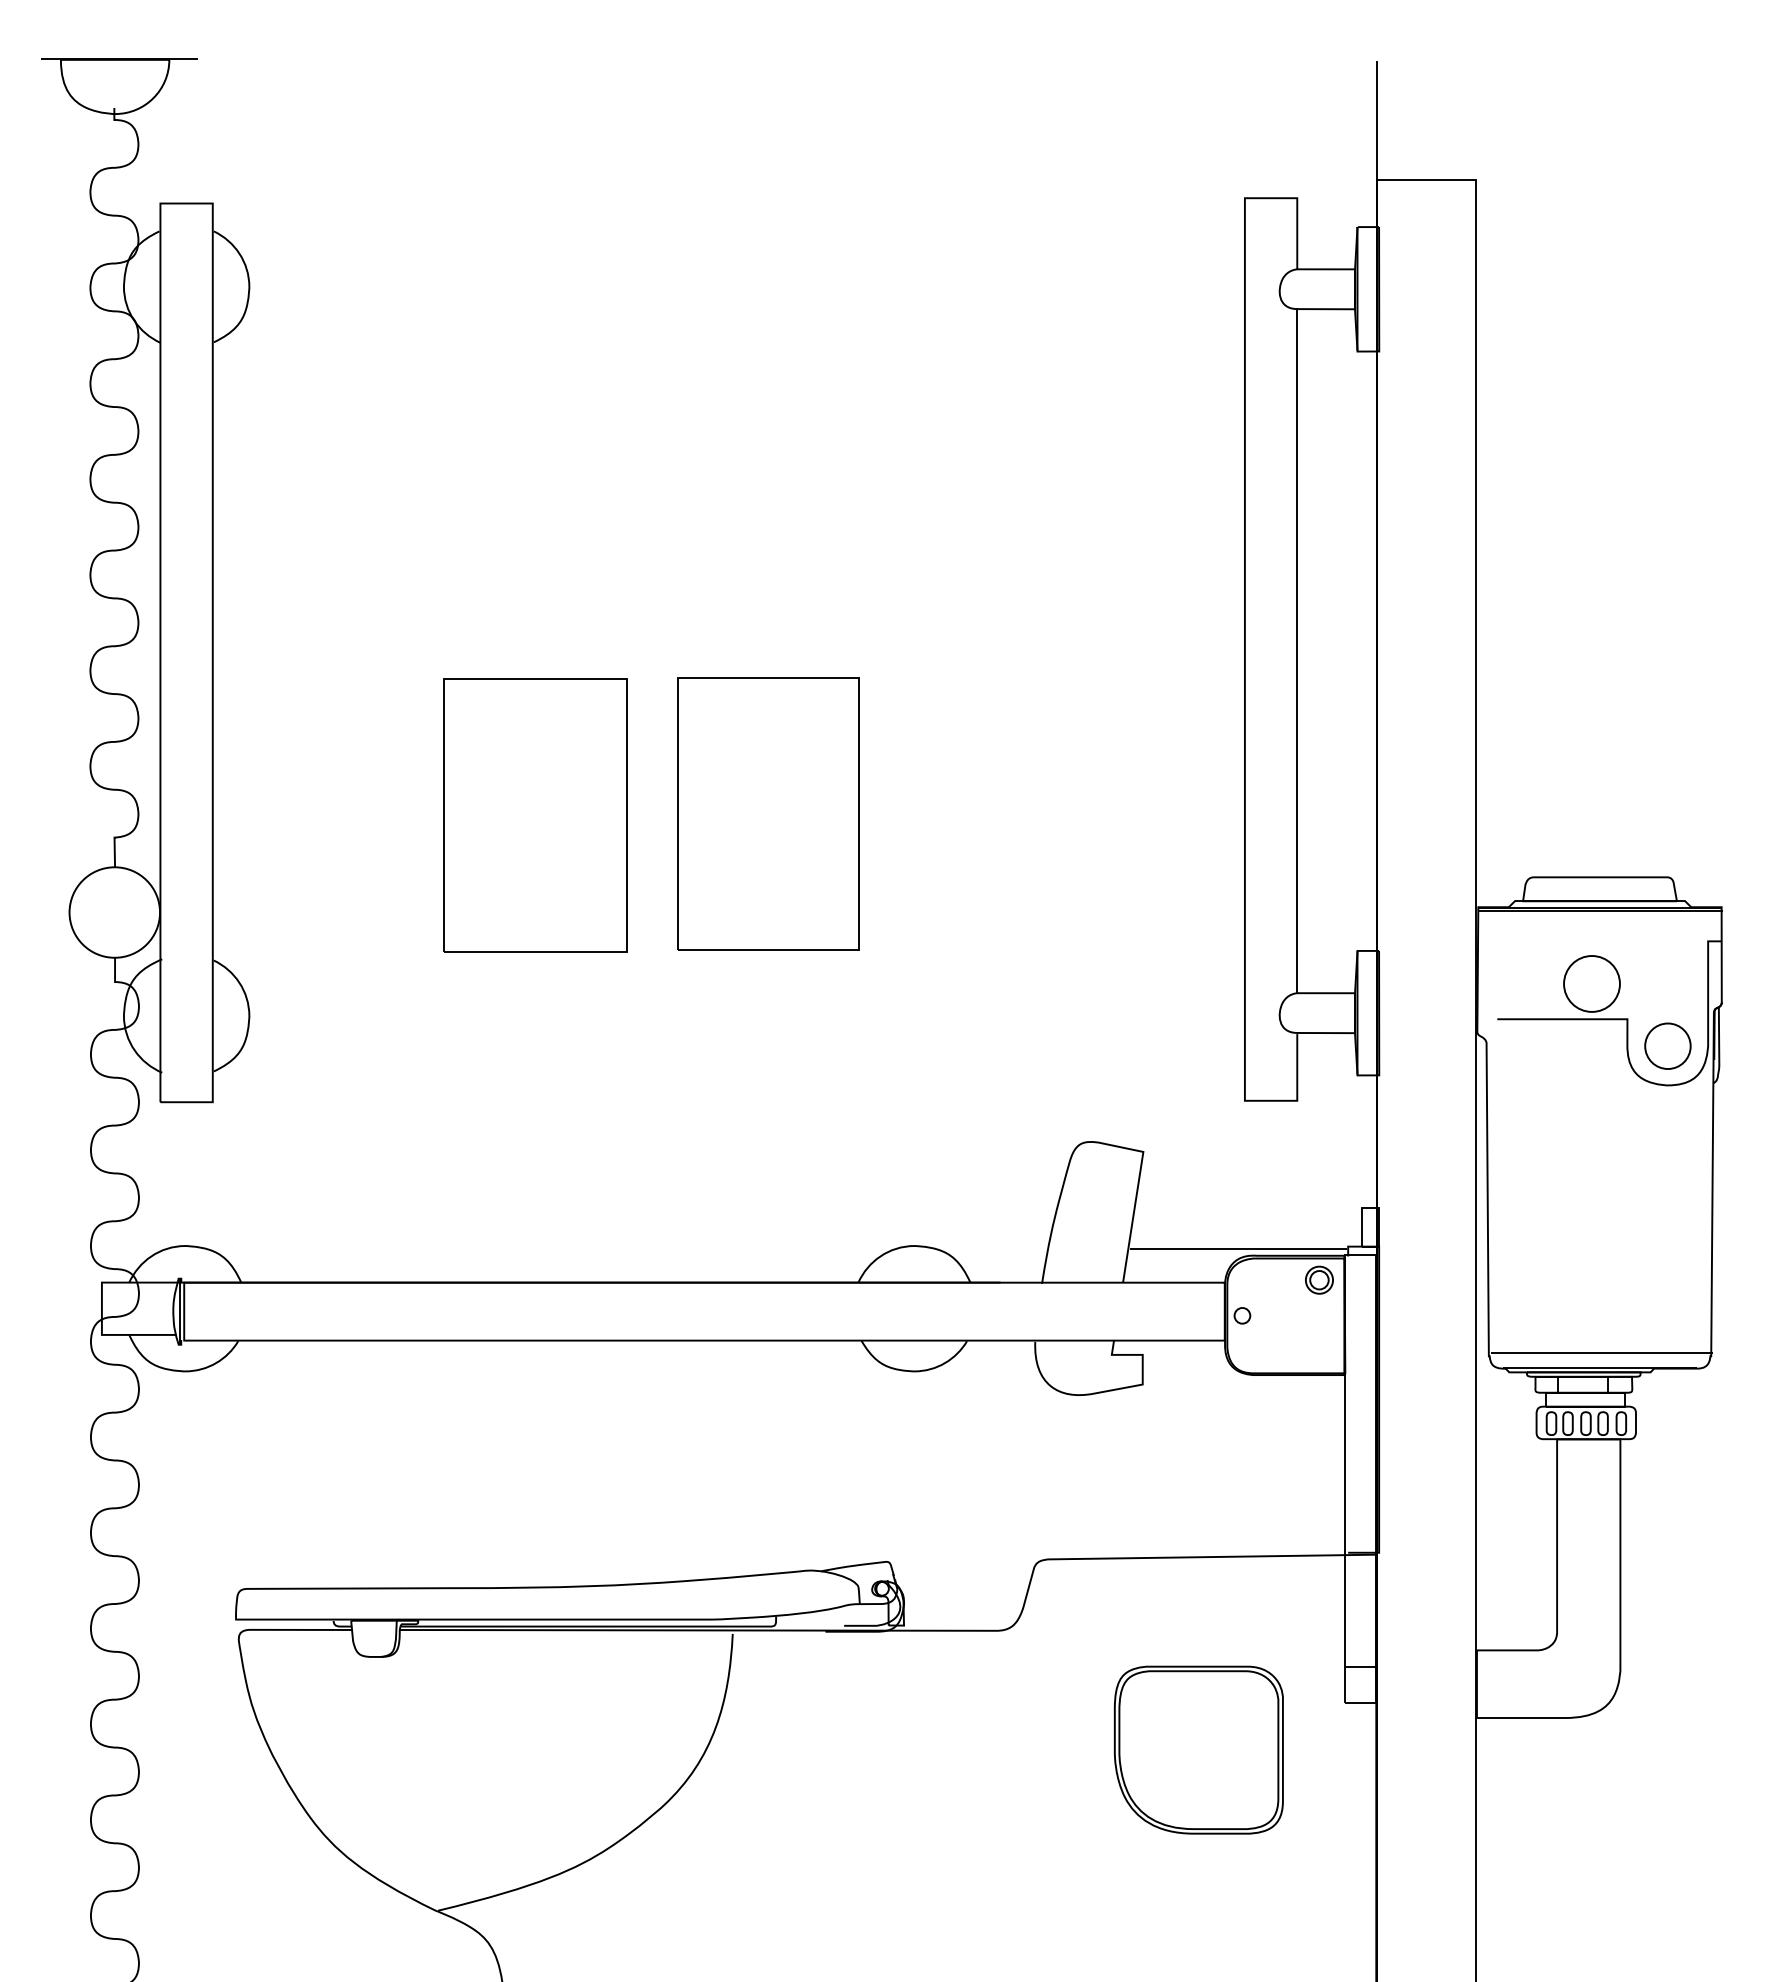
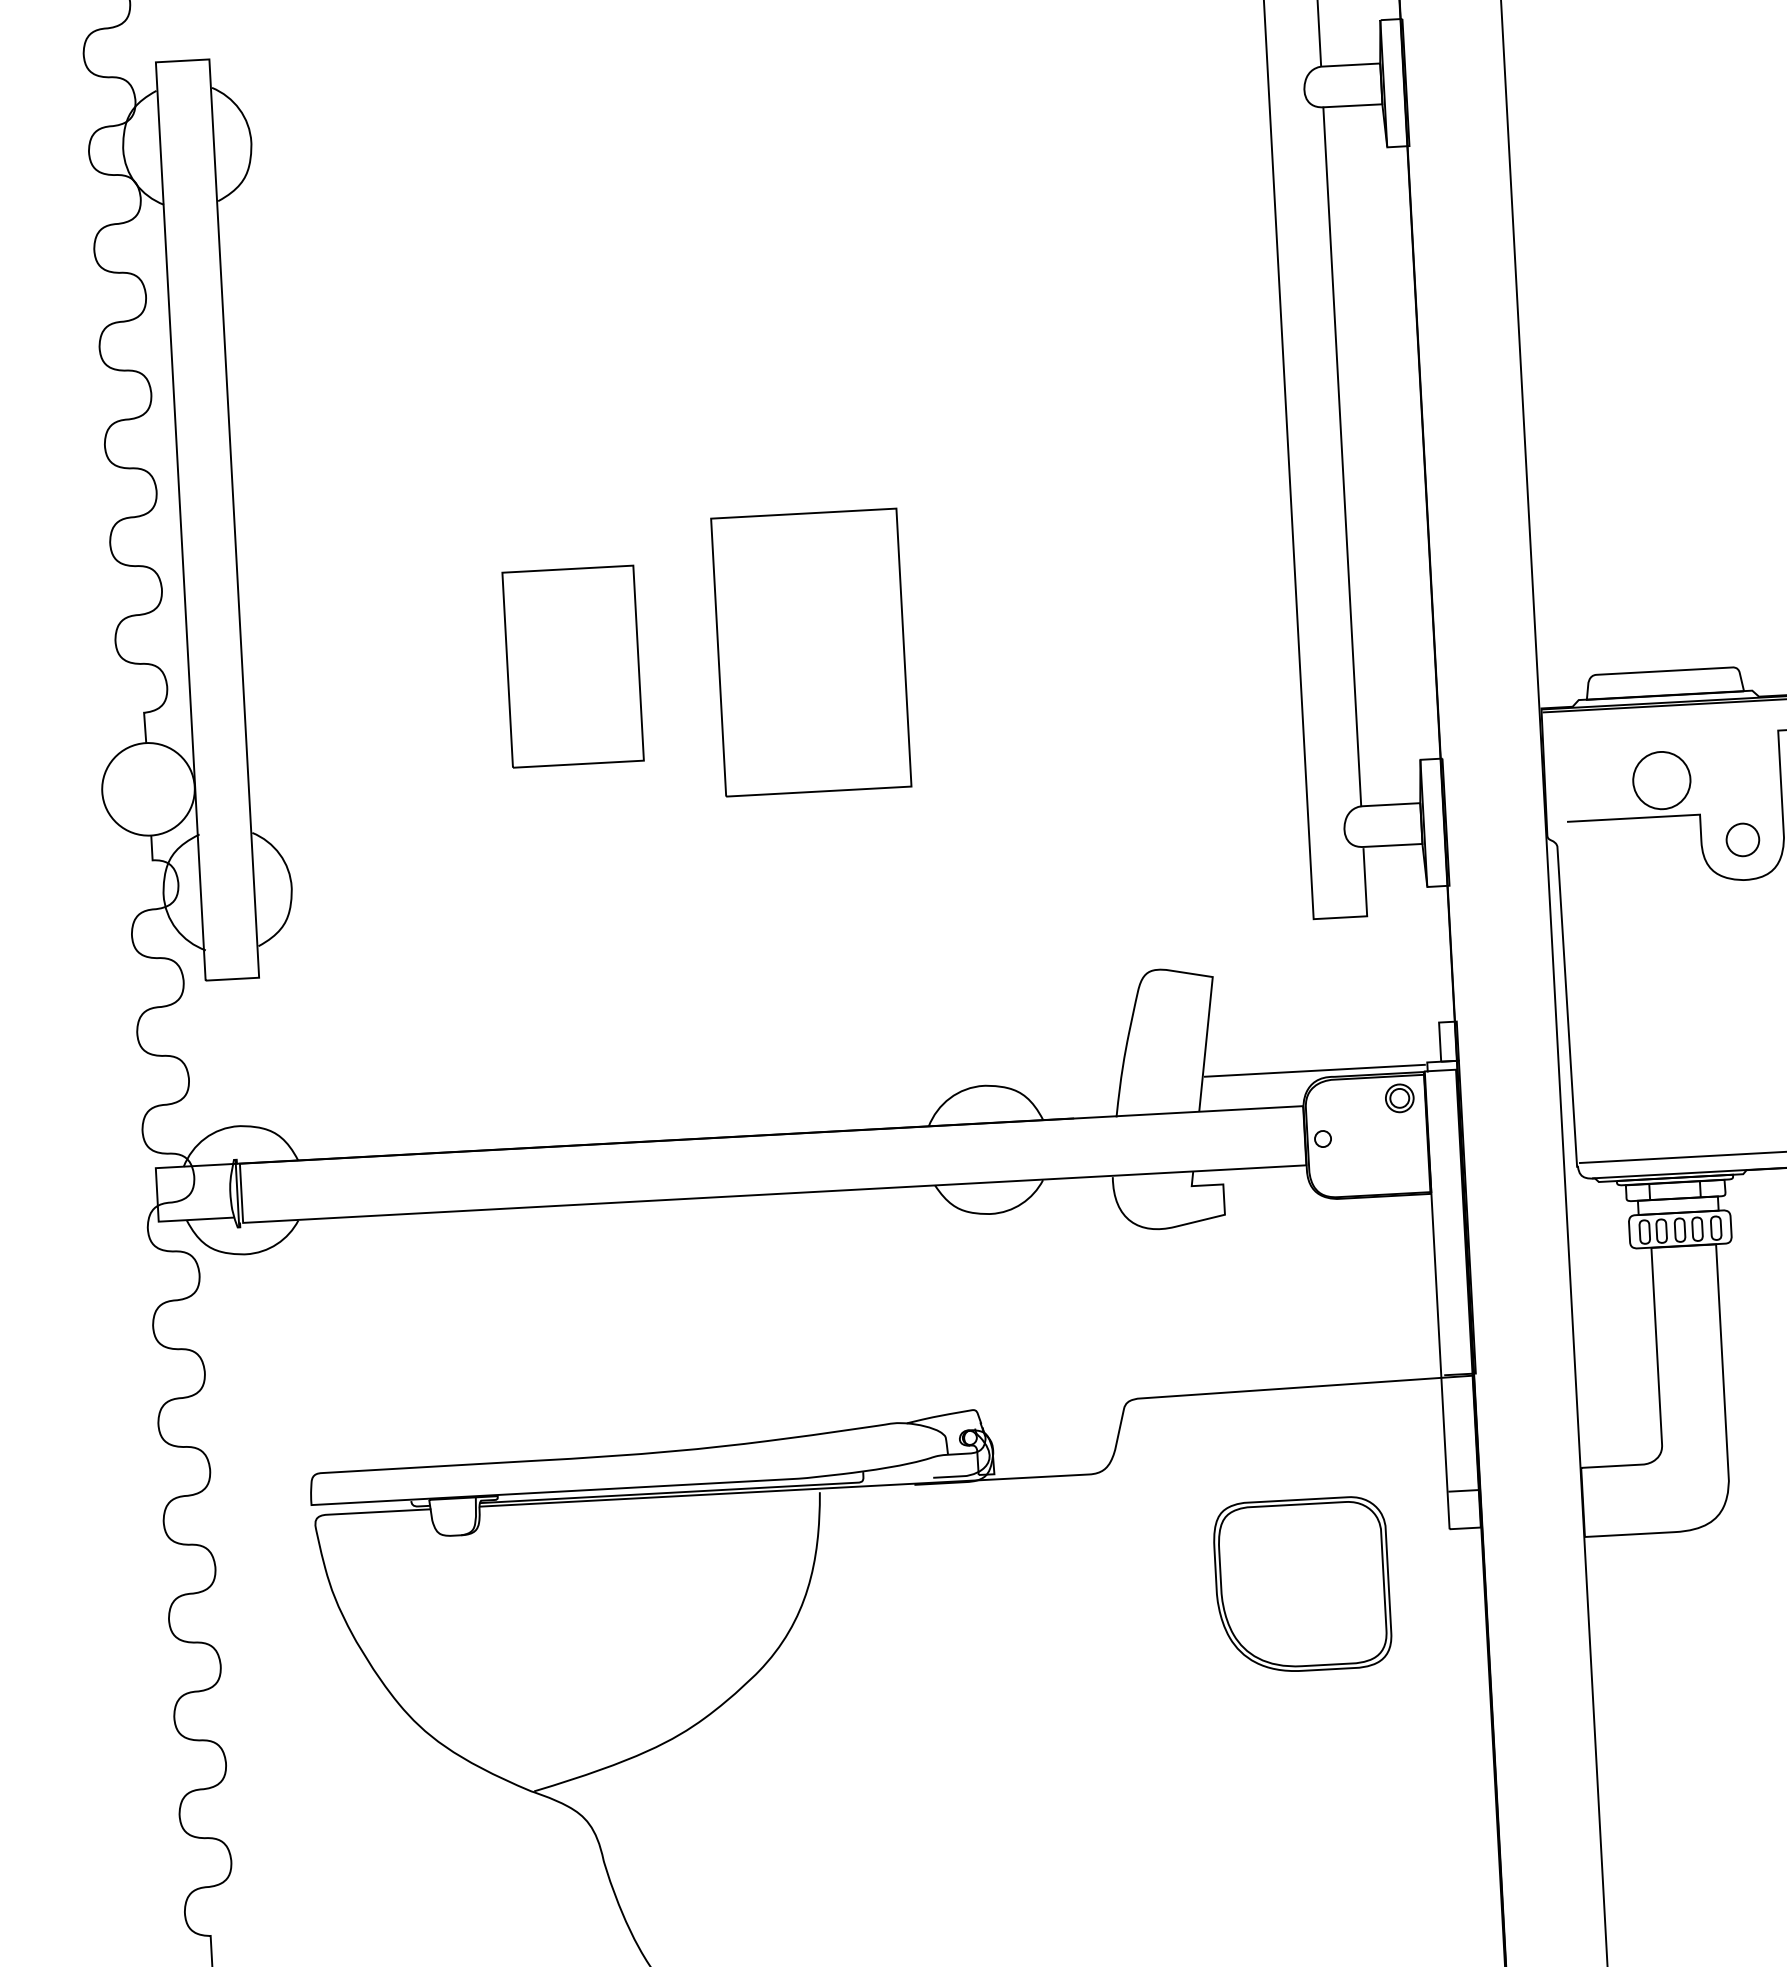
part: (535, 815) -> (573, 666), size x0.7
part: (1667, 1045) -> (1742, 839), size x0.7

